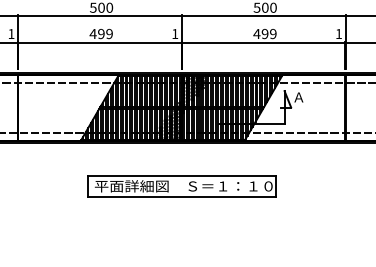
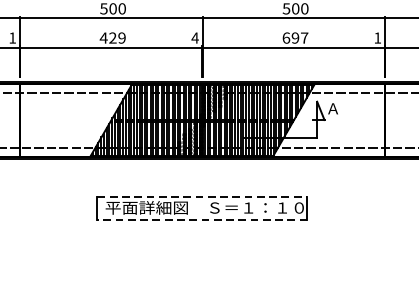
text: (174, 33) -> (194, 37), 1 -> 4
text: (264, 33) -> (294, 37), 499 -> 697
text: (101, 34) -> (113, 38), 499 -> 429
line: (182, 176) -> (203, 196), solid -> dashed
line: (181, 197) -> (202, 220), solid -> dashed

